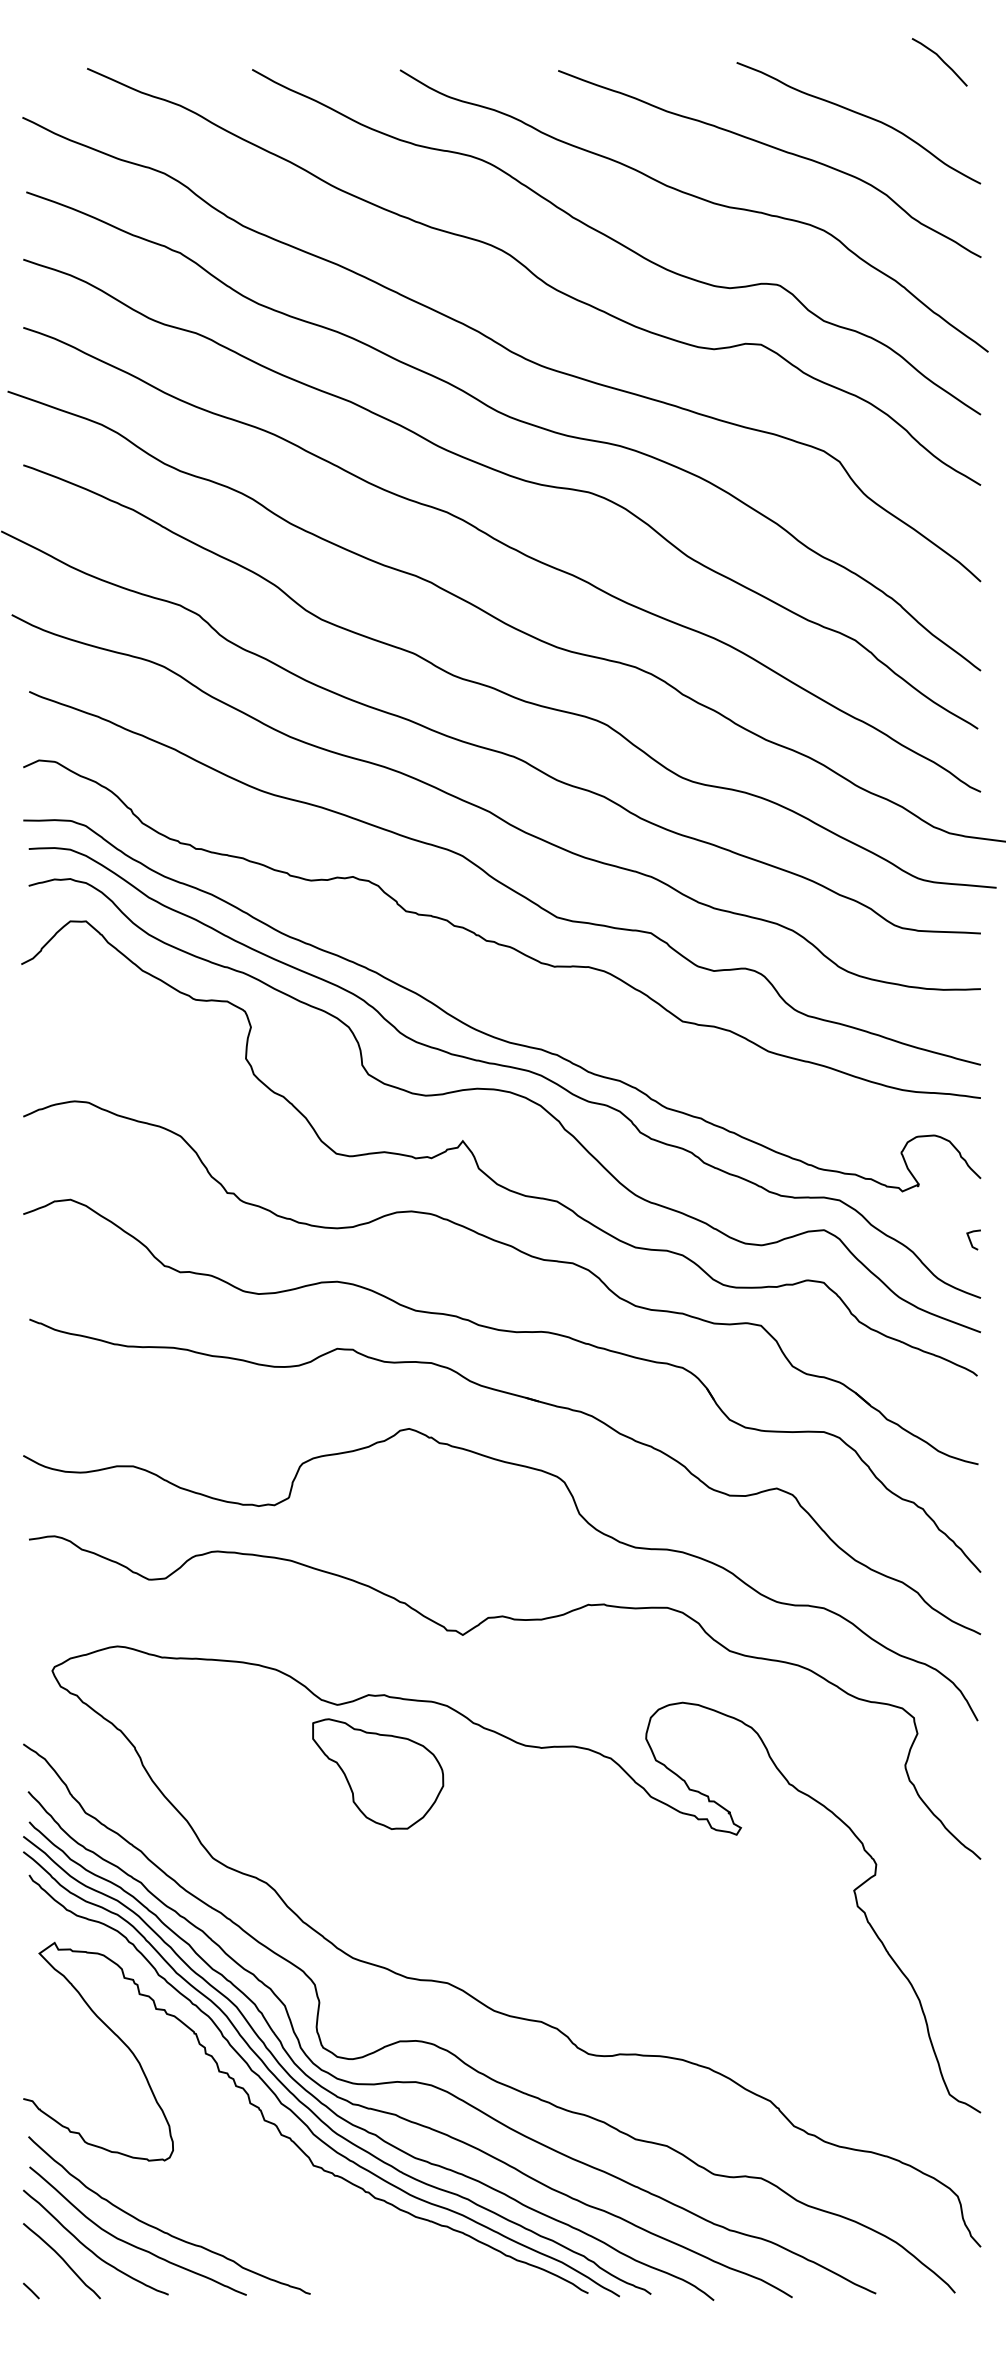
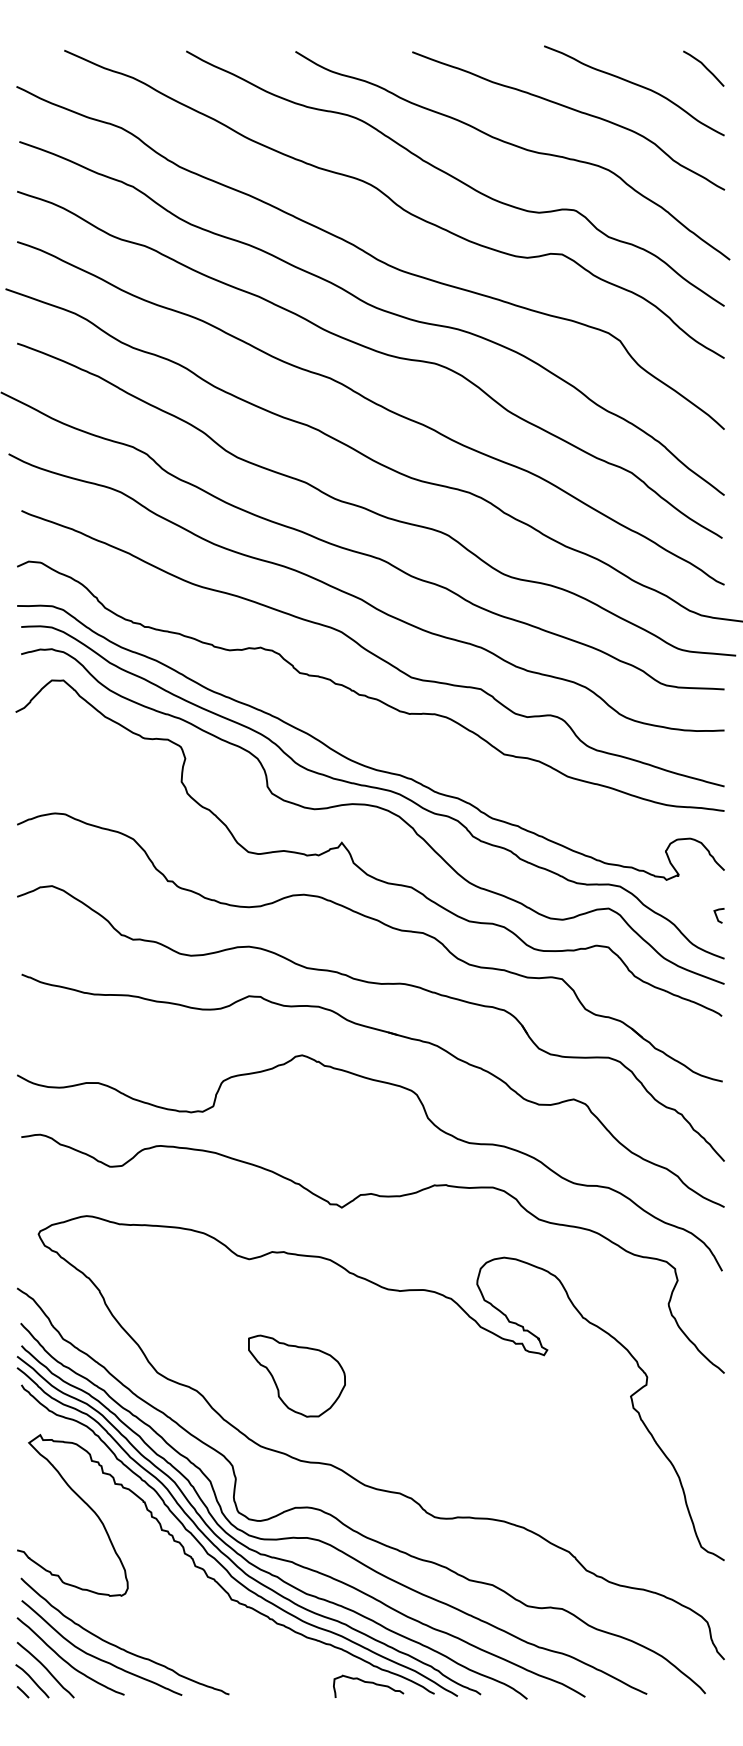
curve: (941, 60) -> (705, 67), moved
part: (378, 1773) -> (297, 1375), moved
curve: (44, 2276) -> (32, 1681), added
curve: (499, 2278) -> (368, 1682), added

